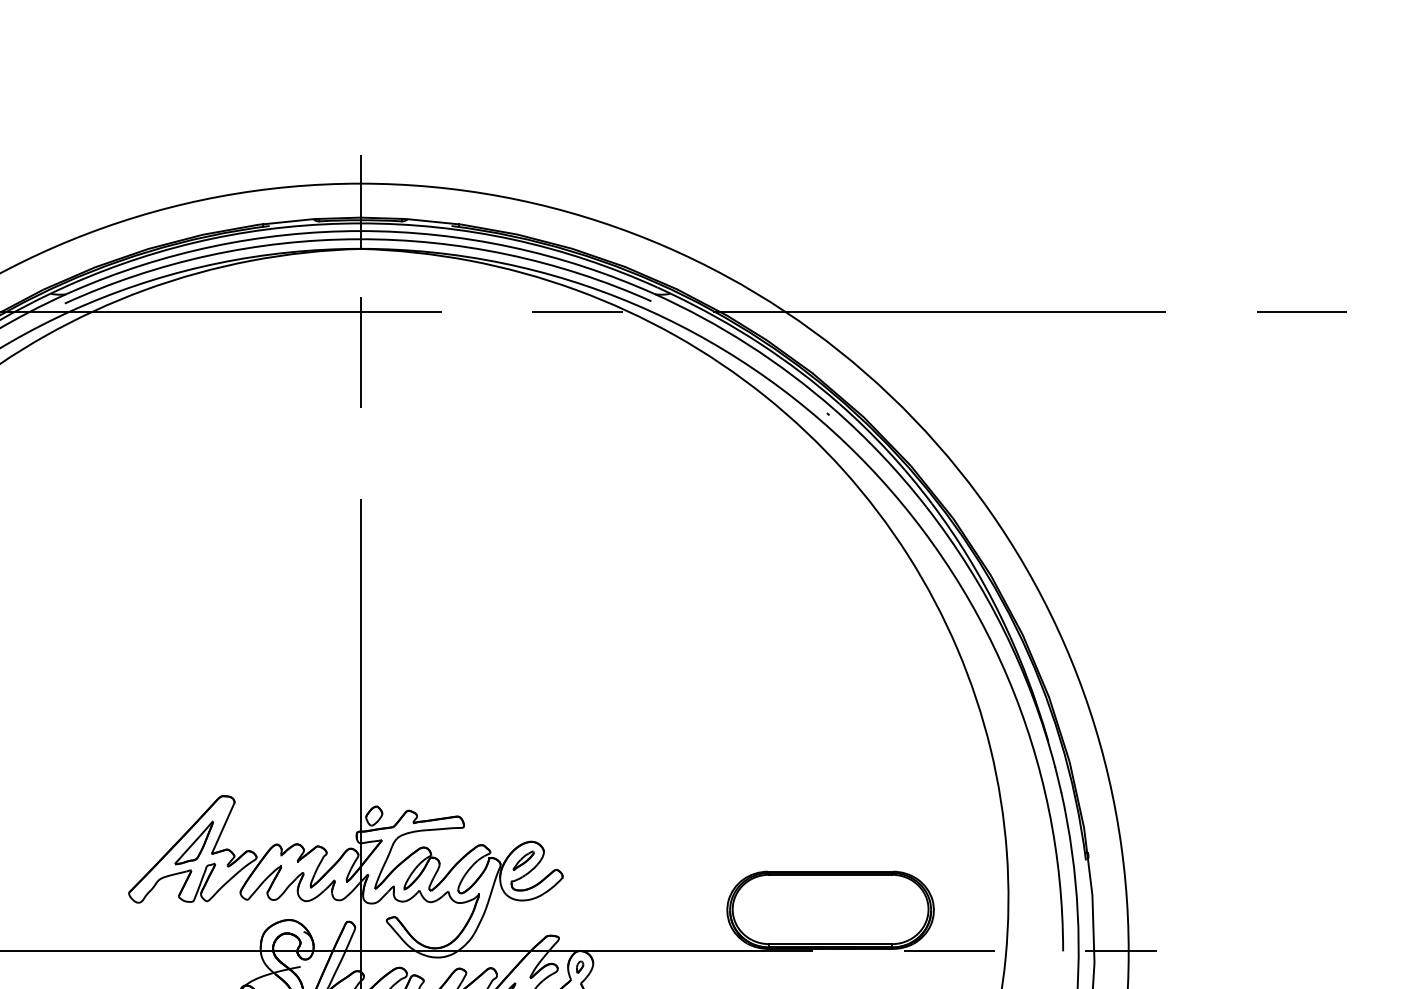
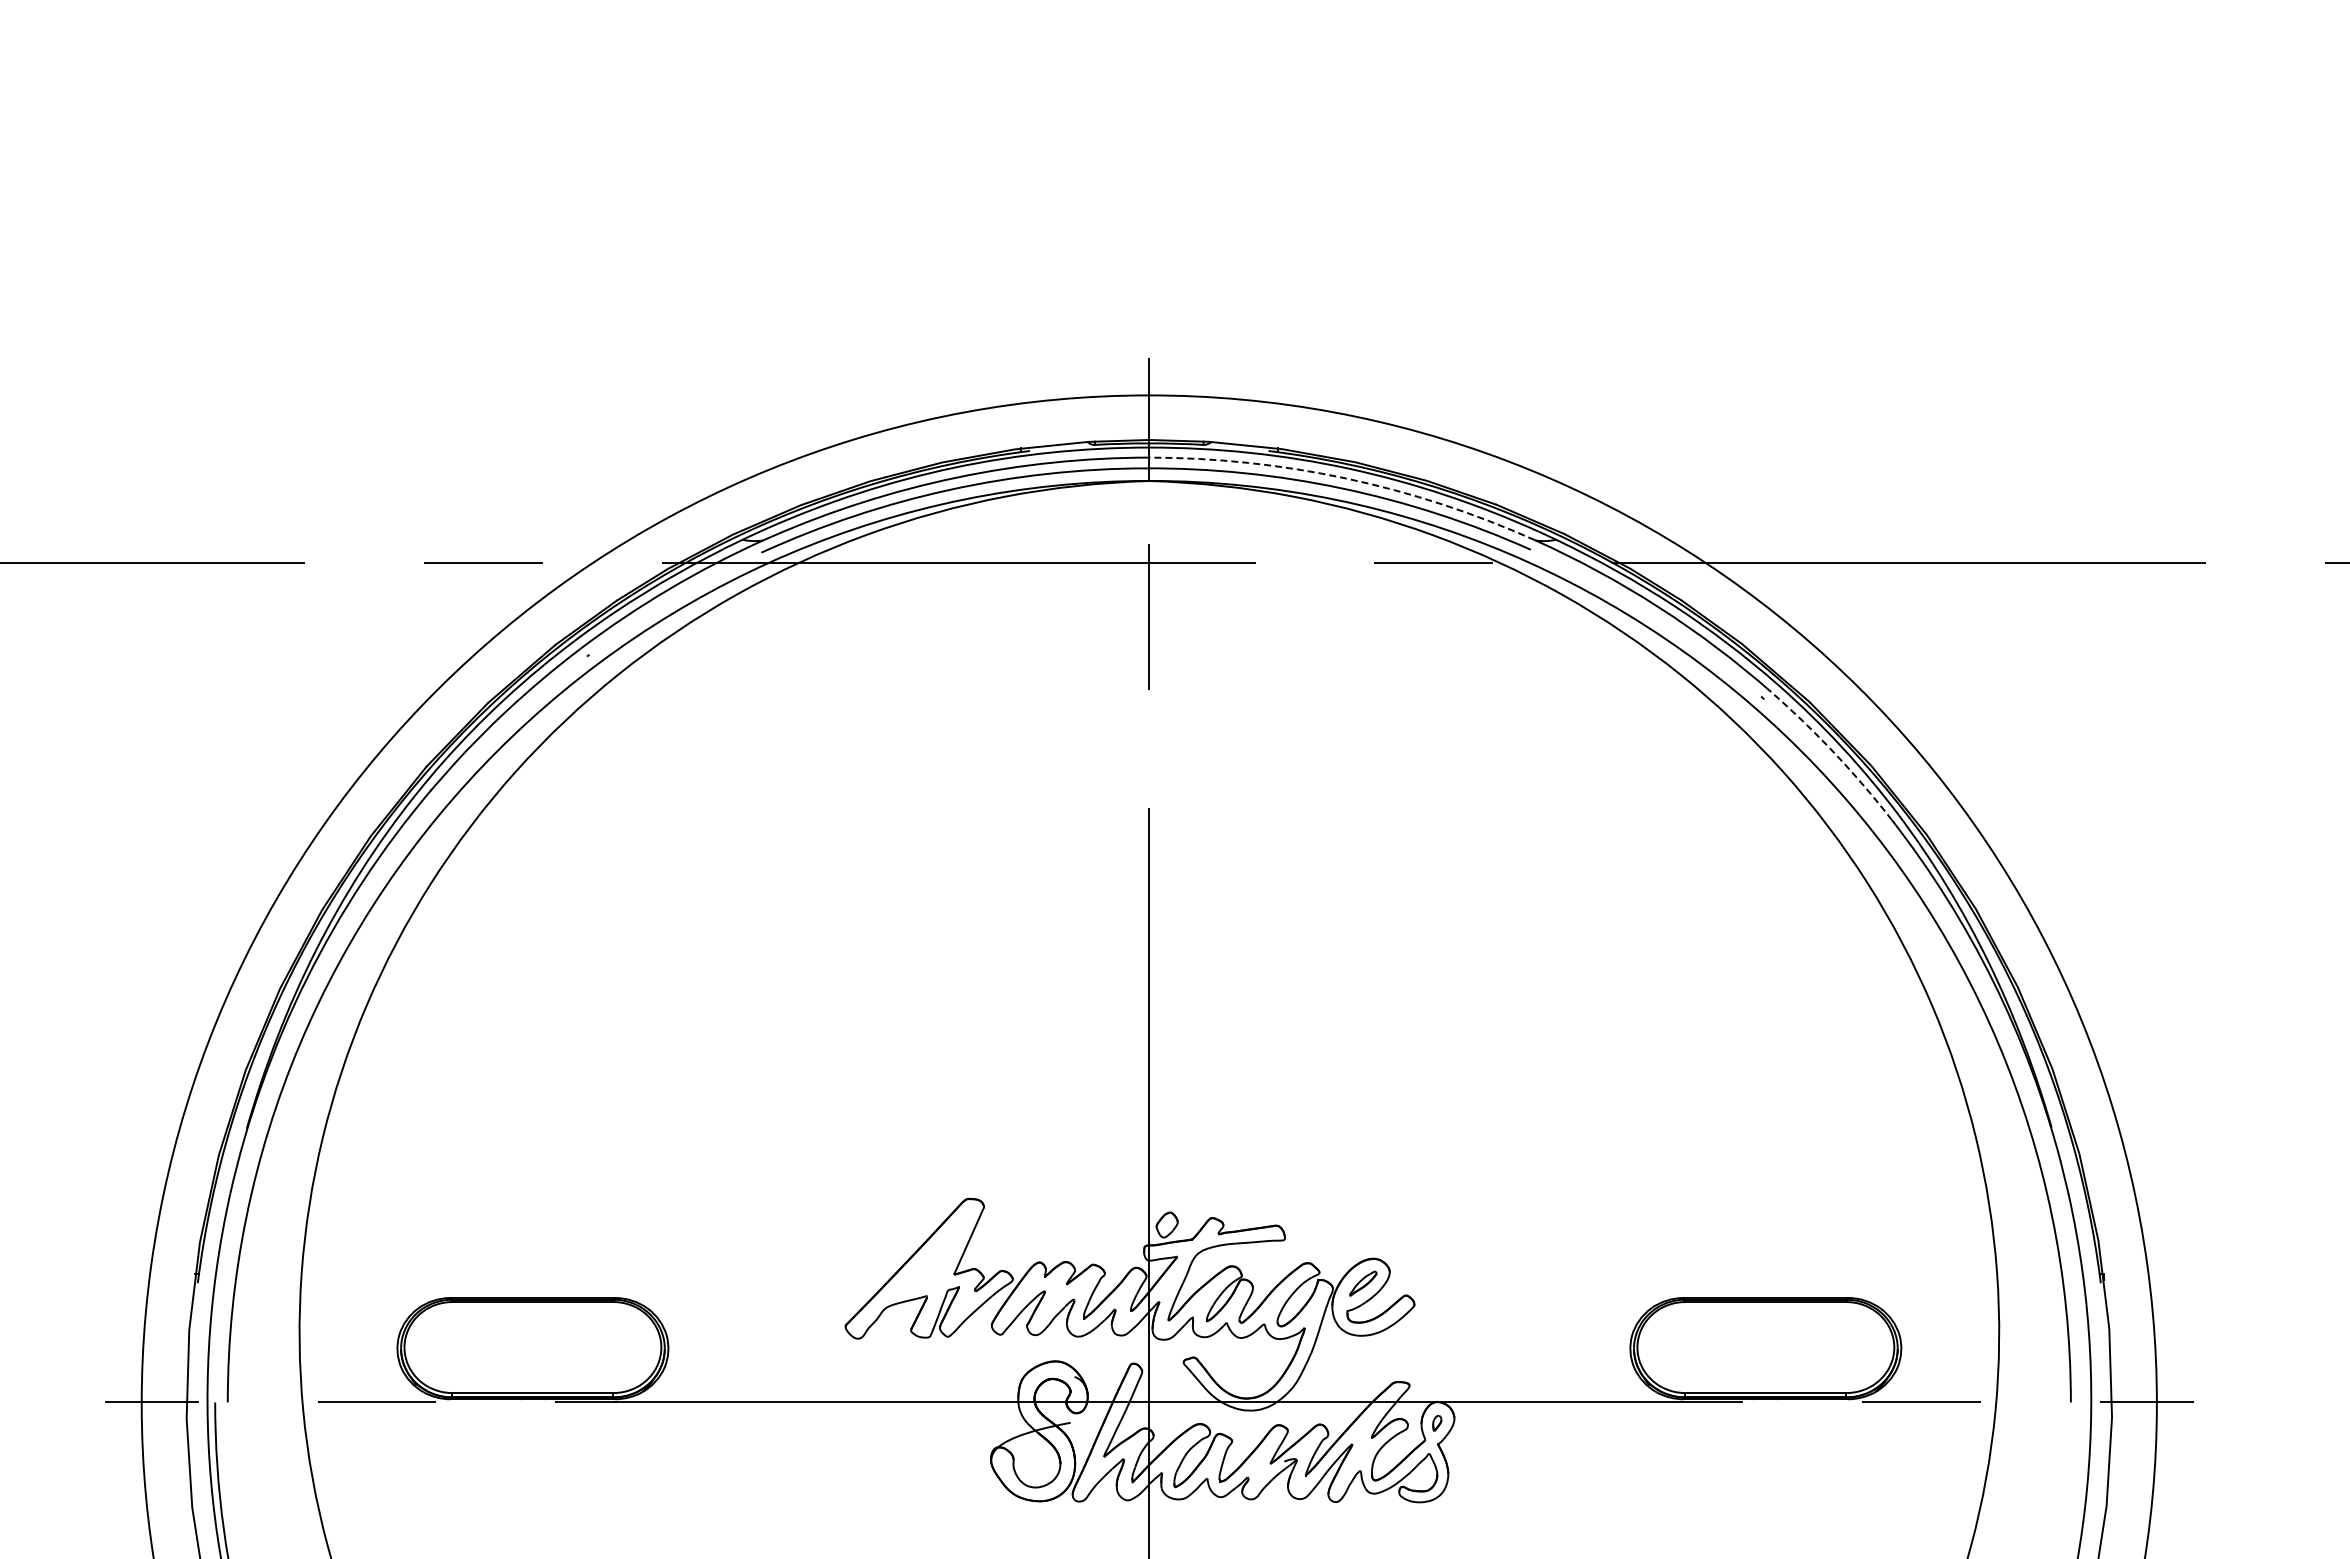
arc: (510, 246) -> (1346, 478), solid -> dashed
arc: (882, 456) -> (1834, 753), solid -> dashed
part: (193, 843) -> (930, 1260), removed

